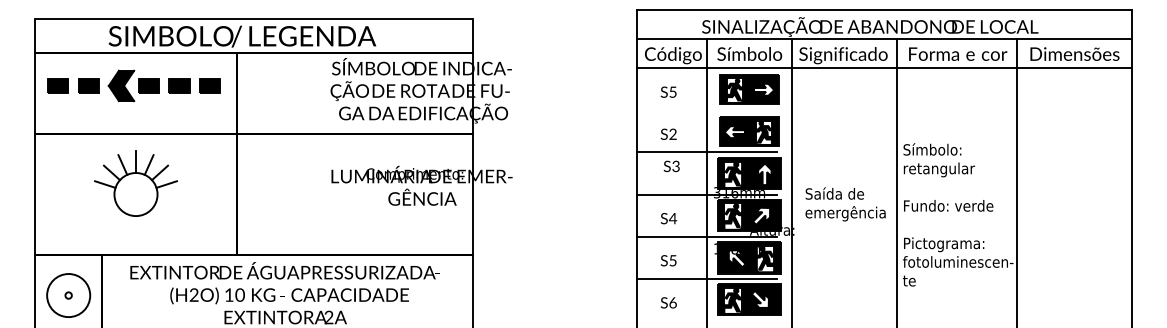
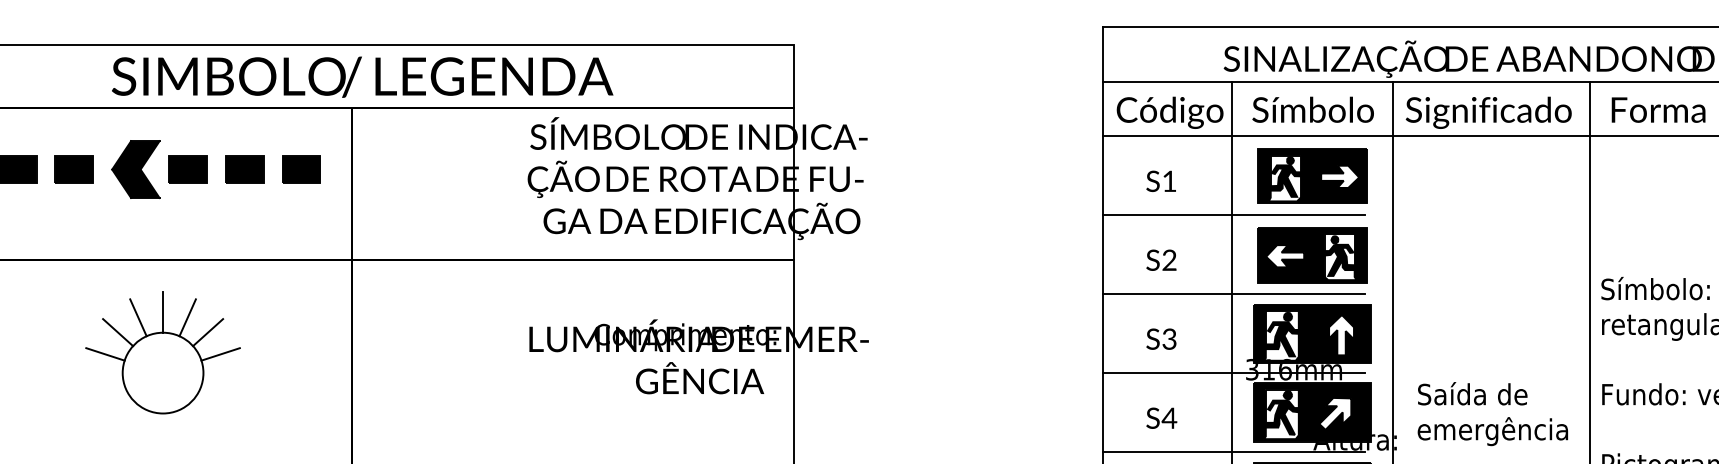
text: (672, 91) -> (1168, 180), S5 -> S1
line: (707, 110) -> (1234, 215), added
text: (671, 166) -> (1160, 339), moved
text: (845, 204) -> (1492, 414), moved

